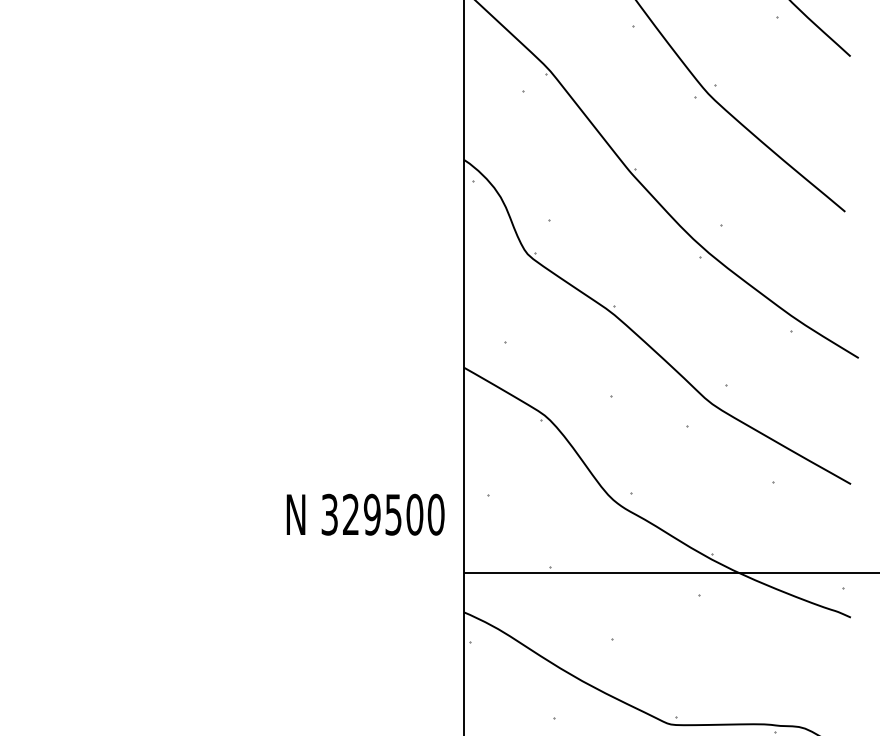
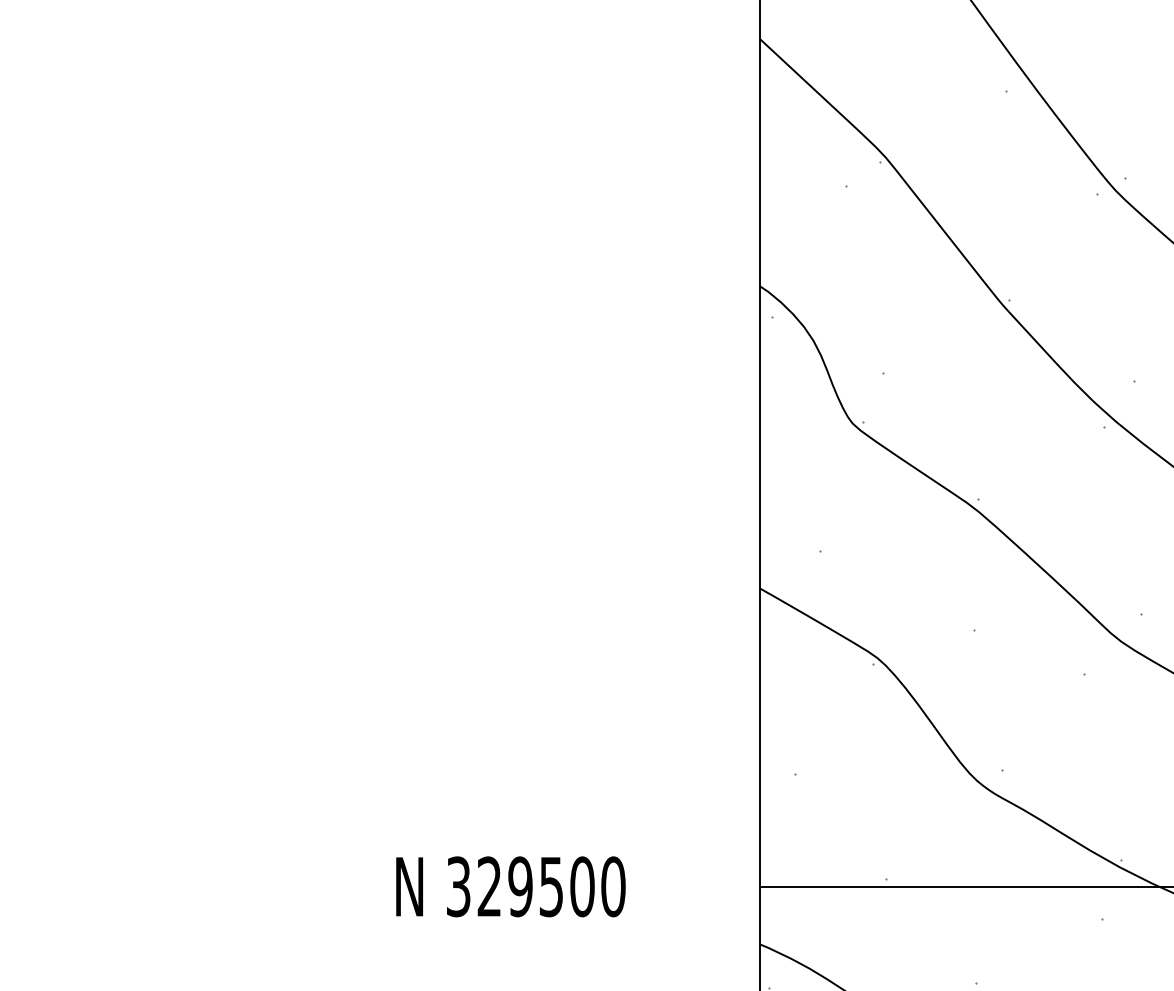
text: (365, 514) -> (510, 886), moved

